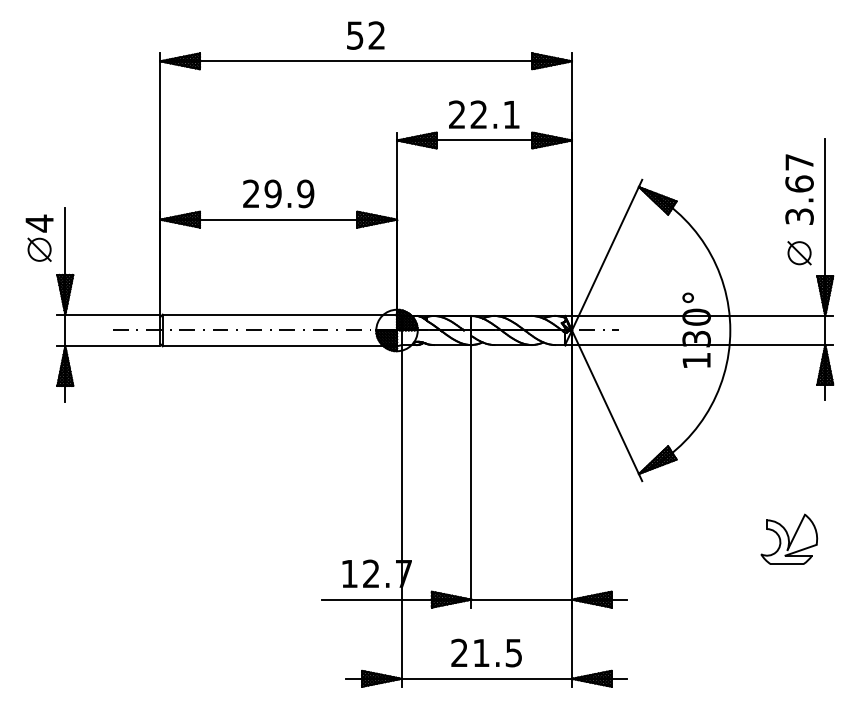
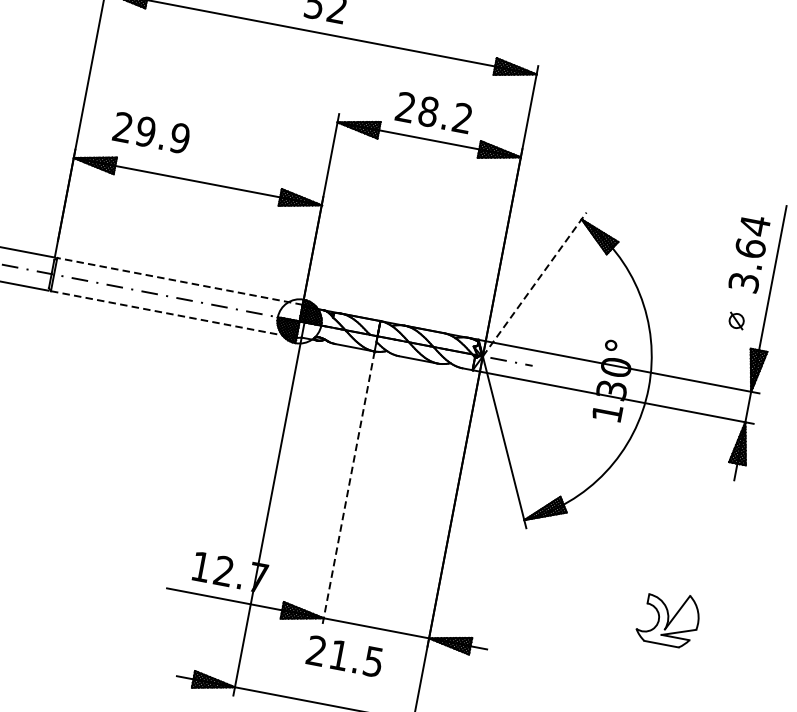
text: (494, 114) -> (444, 114), 22.1 -> 28.2
text: (799, 162) -> (754, 225), 3.67 -> 3.64
text: (278, 193) -> (151, 132), moved
part: (799, 253) -> (736, 321), size x0.6
line: (607, 254) -> (535, 283), solid -> dashed
line: (279, 314) -> (179, 281), solid -> dashed
line: (280, 346) -> (174, 314), solid -> dashed
line: (471, 476) -> (348, 489), solid -> dashed
text: (486, 652) -> (344, 655), moved

